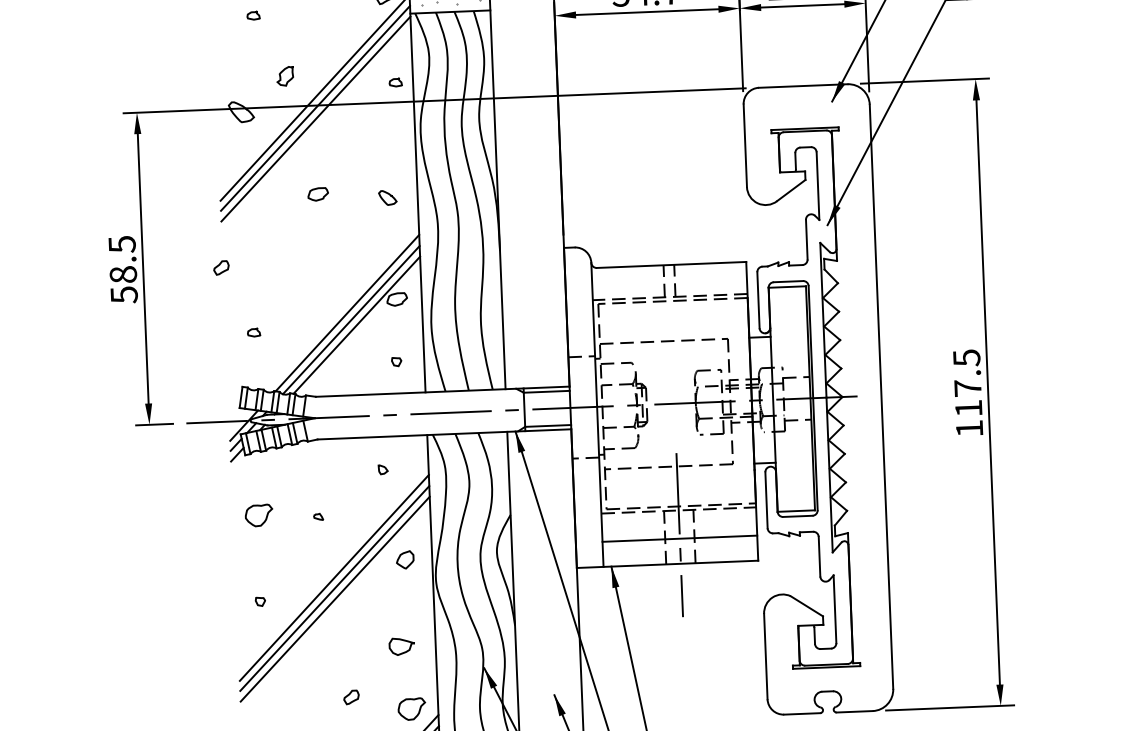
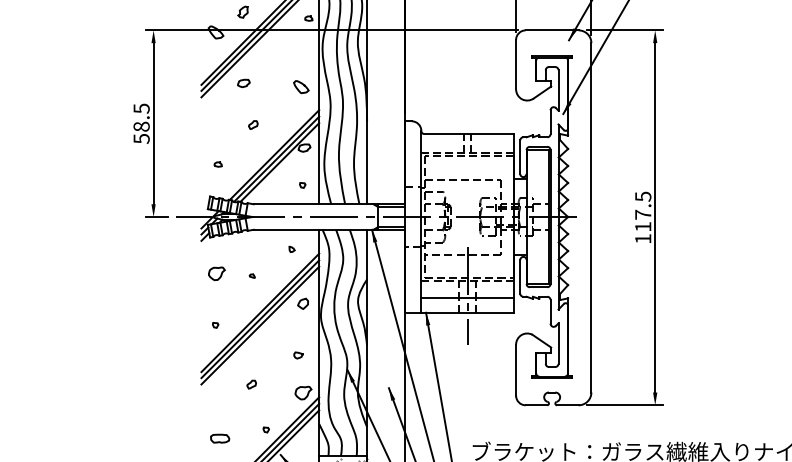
part: (317, 194) -> (243, 83), moved
part: (388, 198) -> (301, 87), size x1.43
part: (221, 266) -> (253, 124), moved
part: (401, 646) -> (298, 355), size x0.62
part: (351, 697) -> (251, 384), moved

